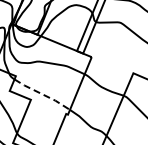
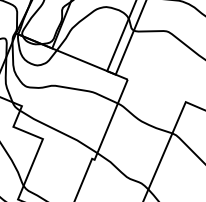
line: (43, 94) -> (60, 131), dashed -> solid

